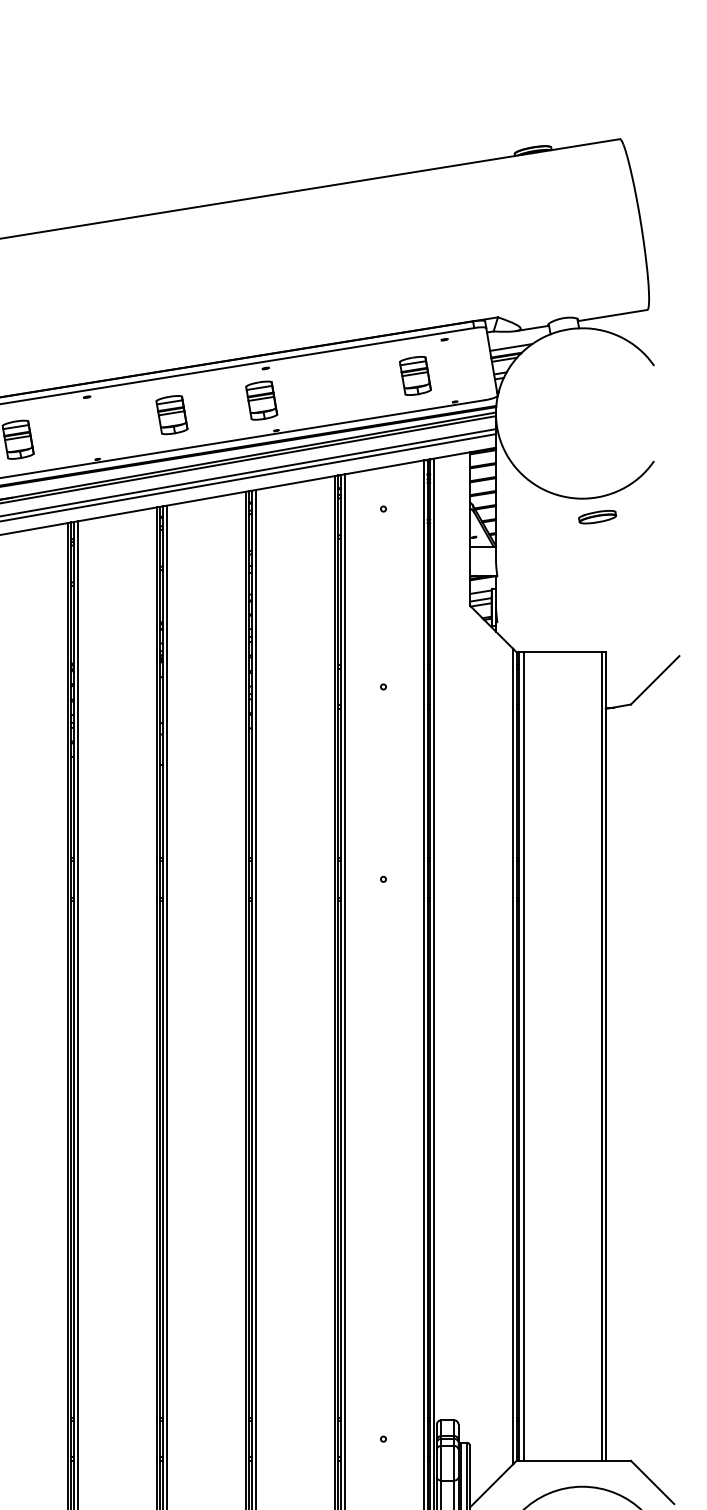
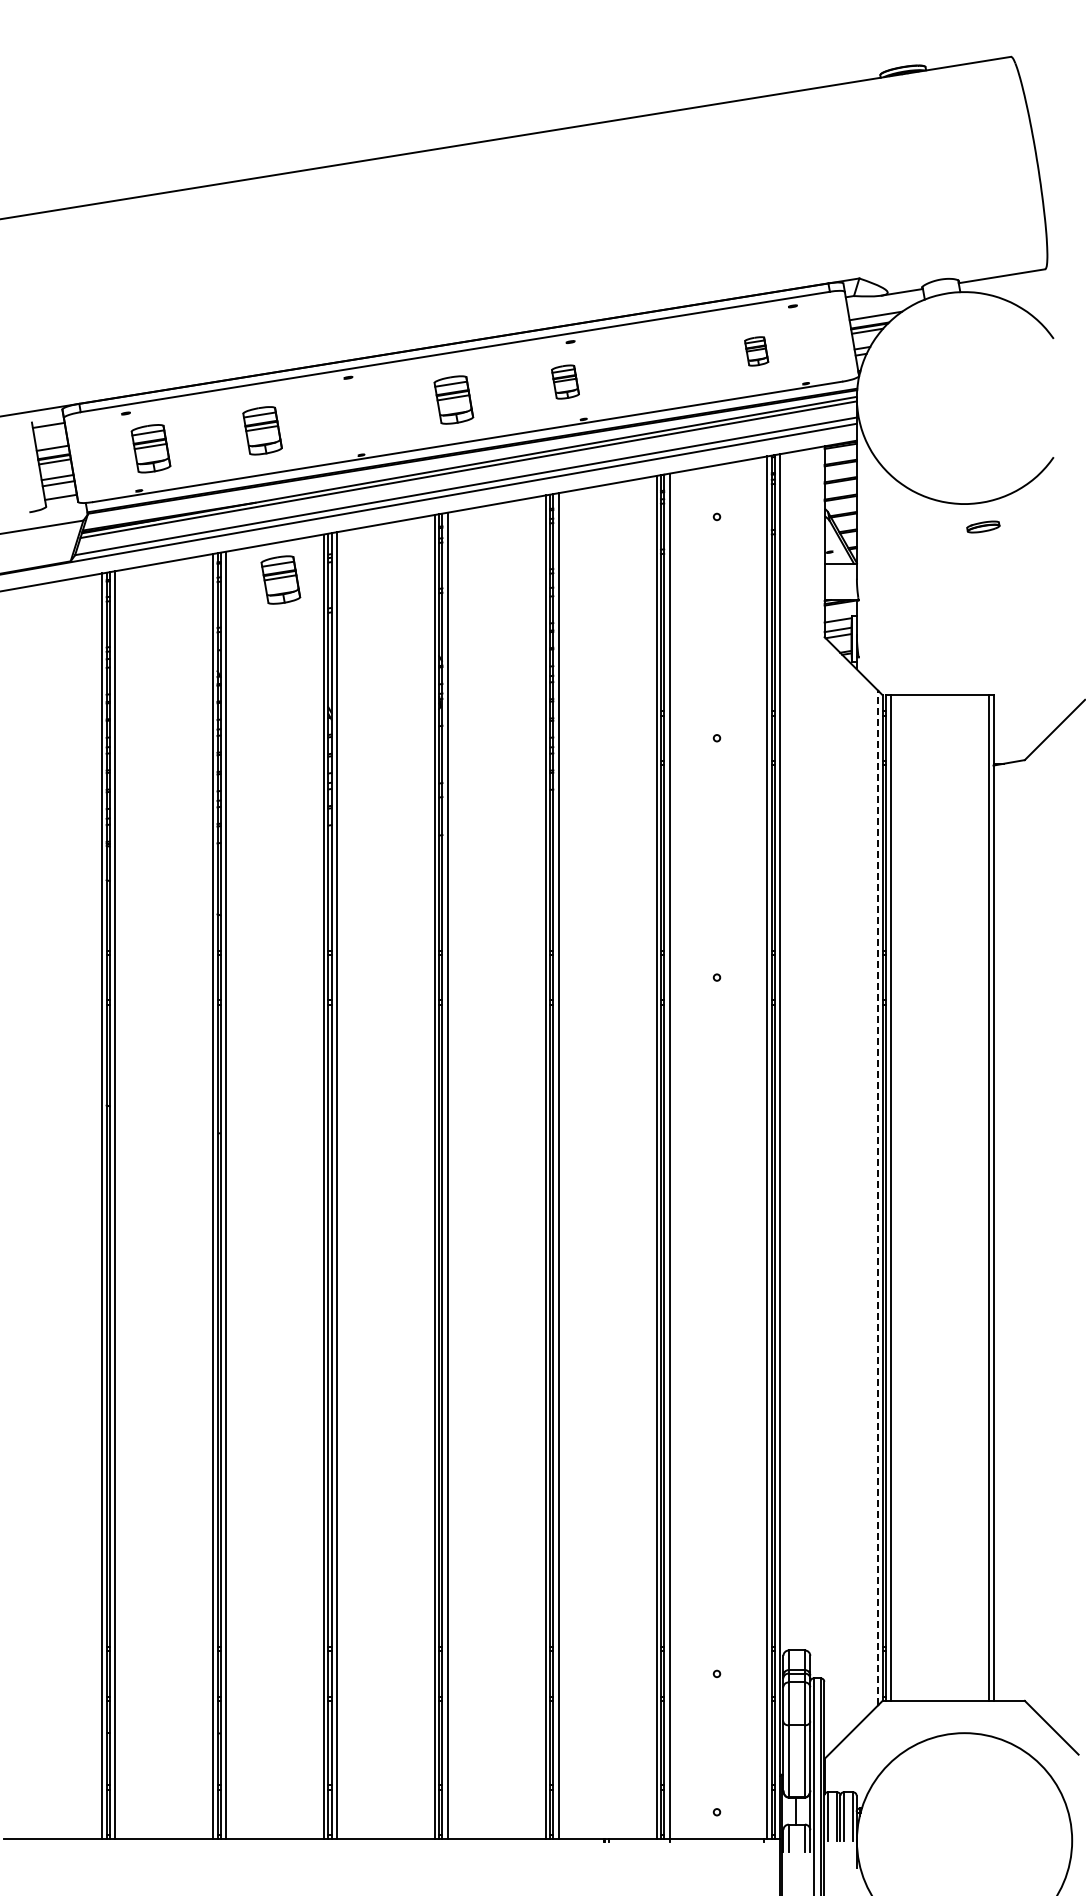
part: (415, 376) -> (756, 351), size x0.6
part: (261, 400) -> (565, 381), size x0.7
part: (597, 516) -> (983, 526), size x0.7
part: (32, 559) -> (280, 579), added
line: (513, 1056) -> (878, 1197), solid -> dashed

